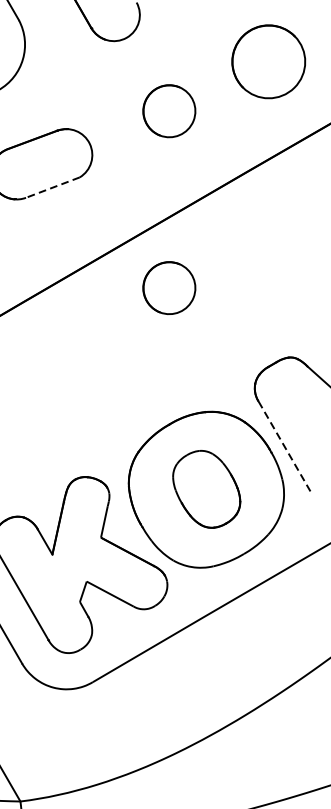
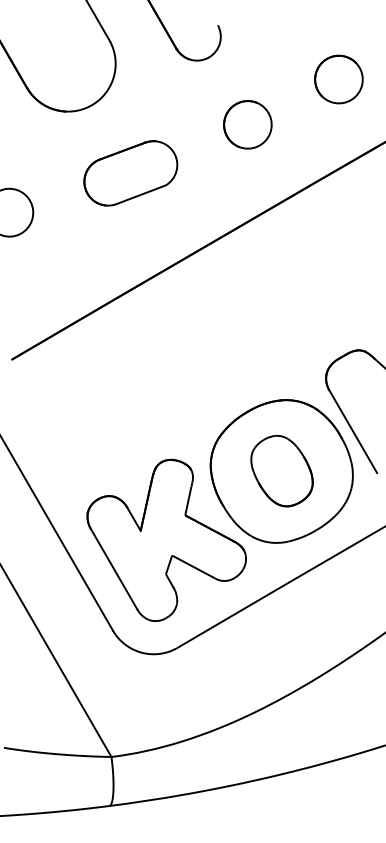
part: (268, 61) -> (338, 79), size x0.71
line: (52, 187) -> (140, 194), dashed -> solid
part: (168, 287) -> (247, 286), removed
line: (284, 446) -> (353, 431), dashed -> solid

